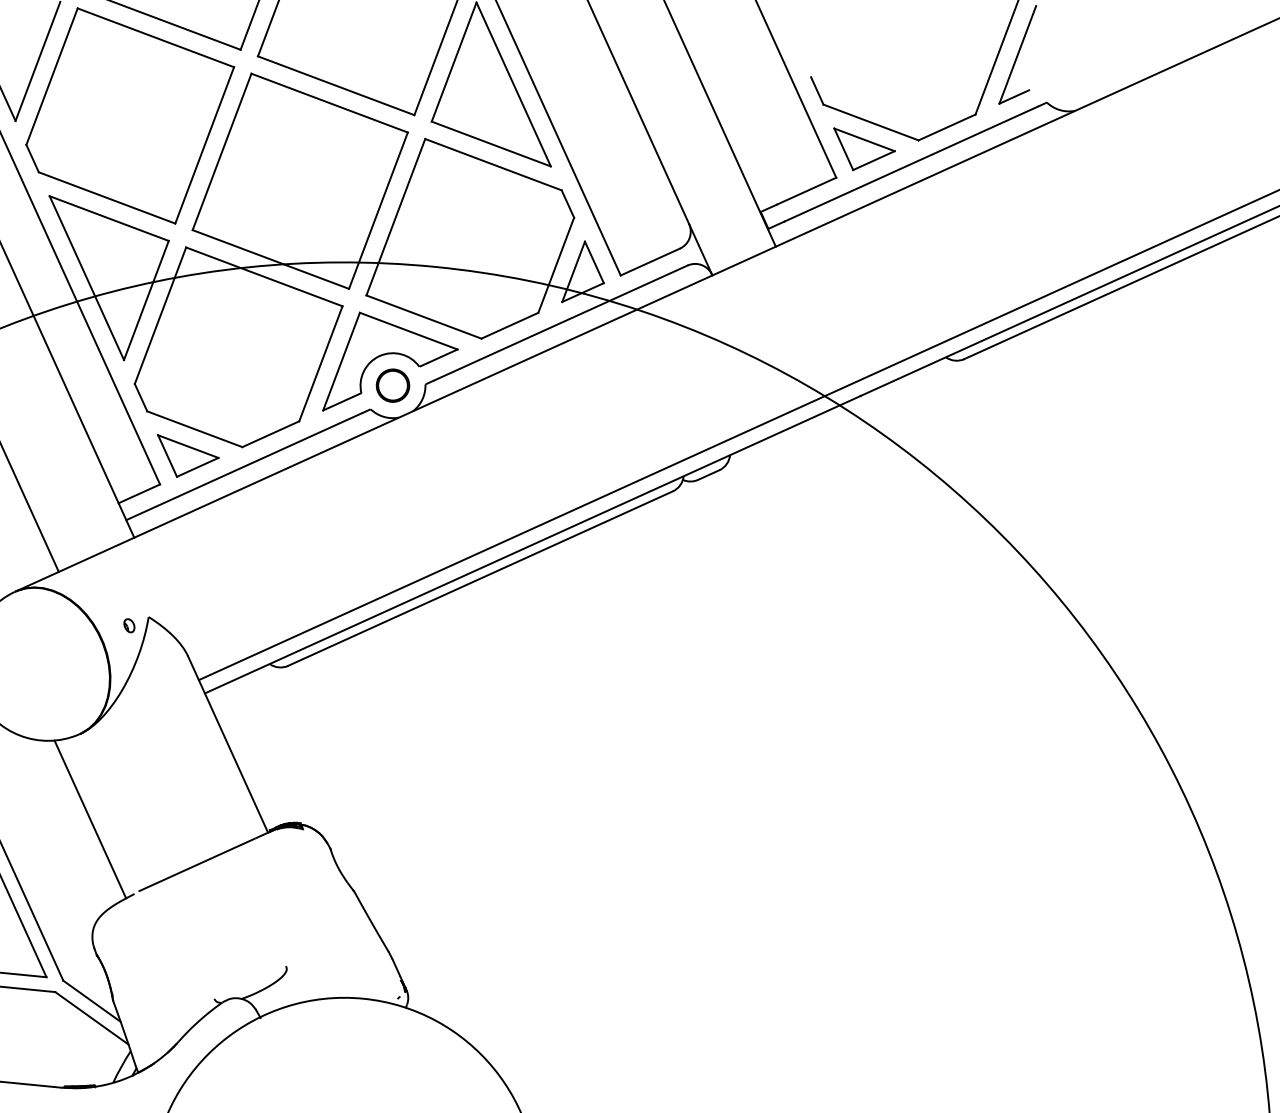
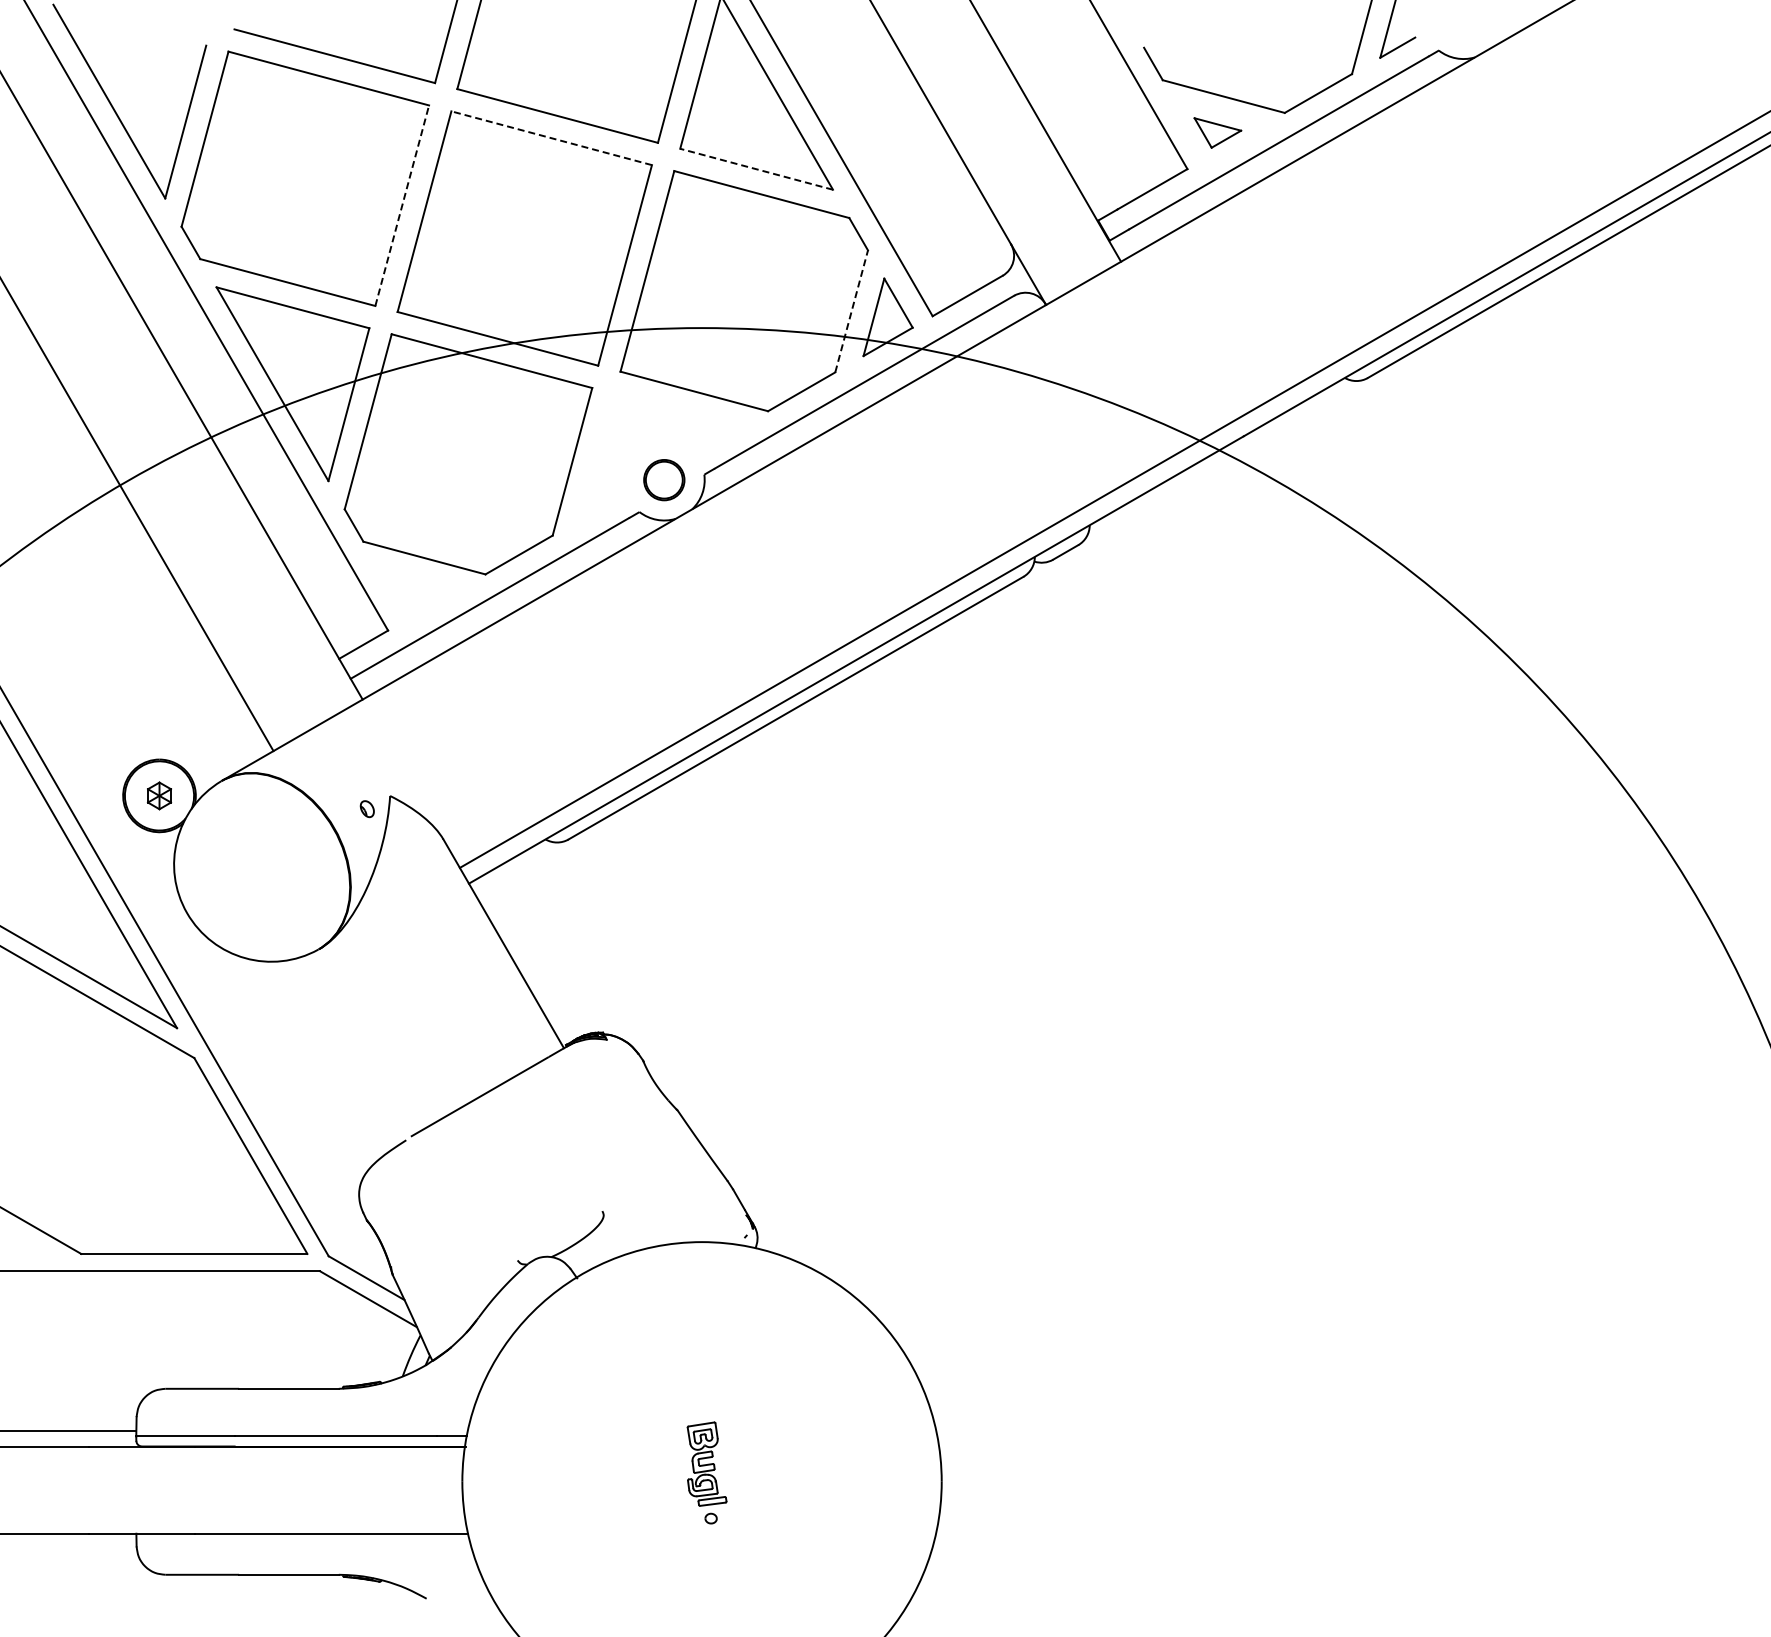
line: (329, 103) -> (551, 138), solid -> dashed
line: (491, 144) -> (756, 169), solid -> dashed
line: (204, 145) -> (402, 205), solid -> dashed
part: (863, 150) -> (1217, 132), size x0.6
line: (556, 264) -> (851, 310), solid -> dashed
part: (391, 354) -> (658, 441), removed
part: (187, 457) -> (418, 594), removed
line: (90, 819) -> (342, 1053), removed

